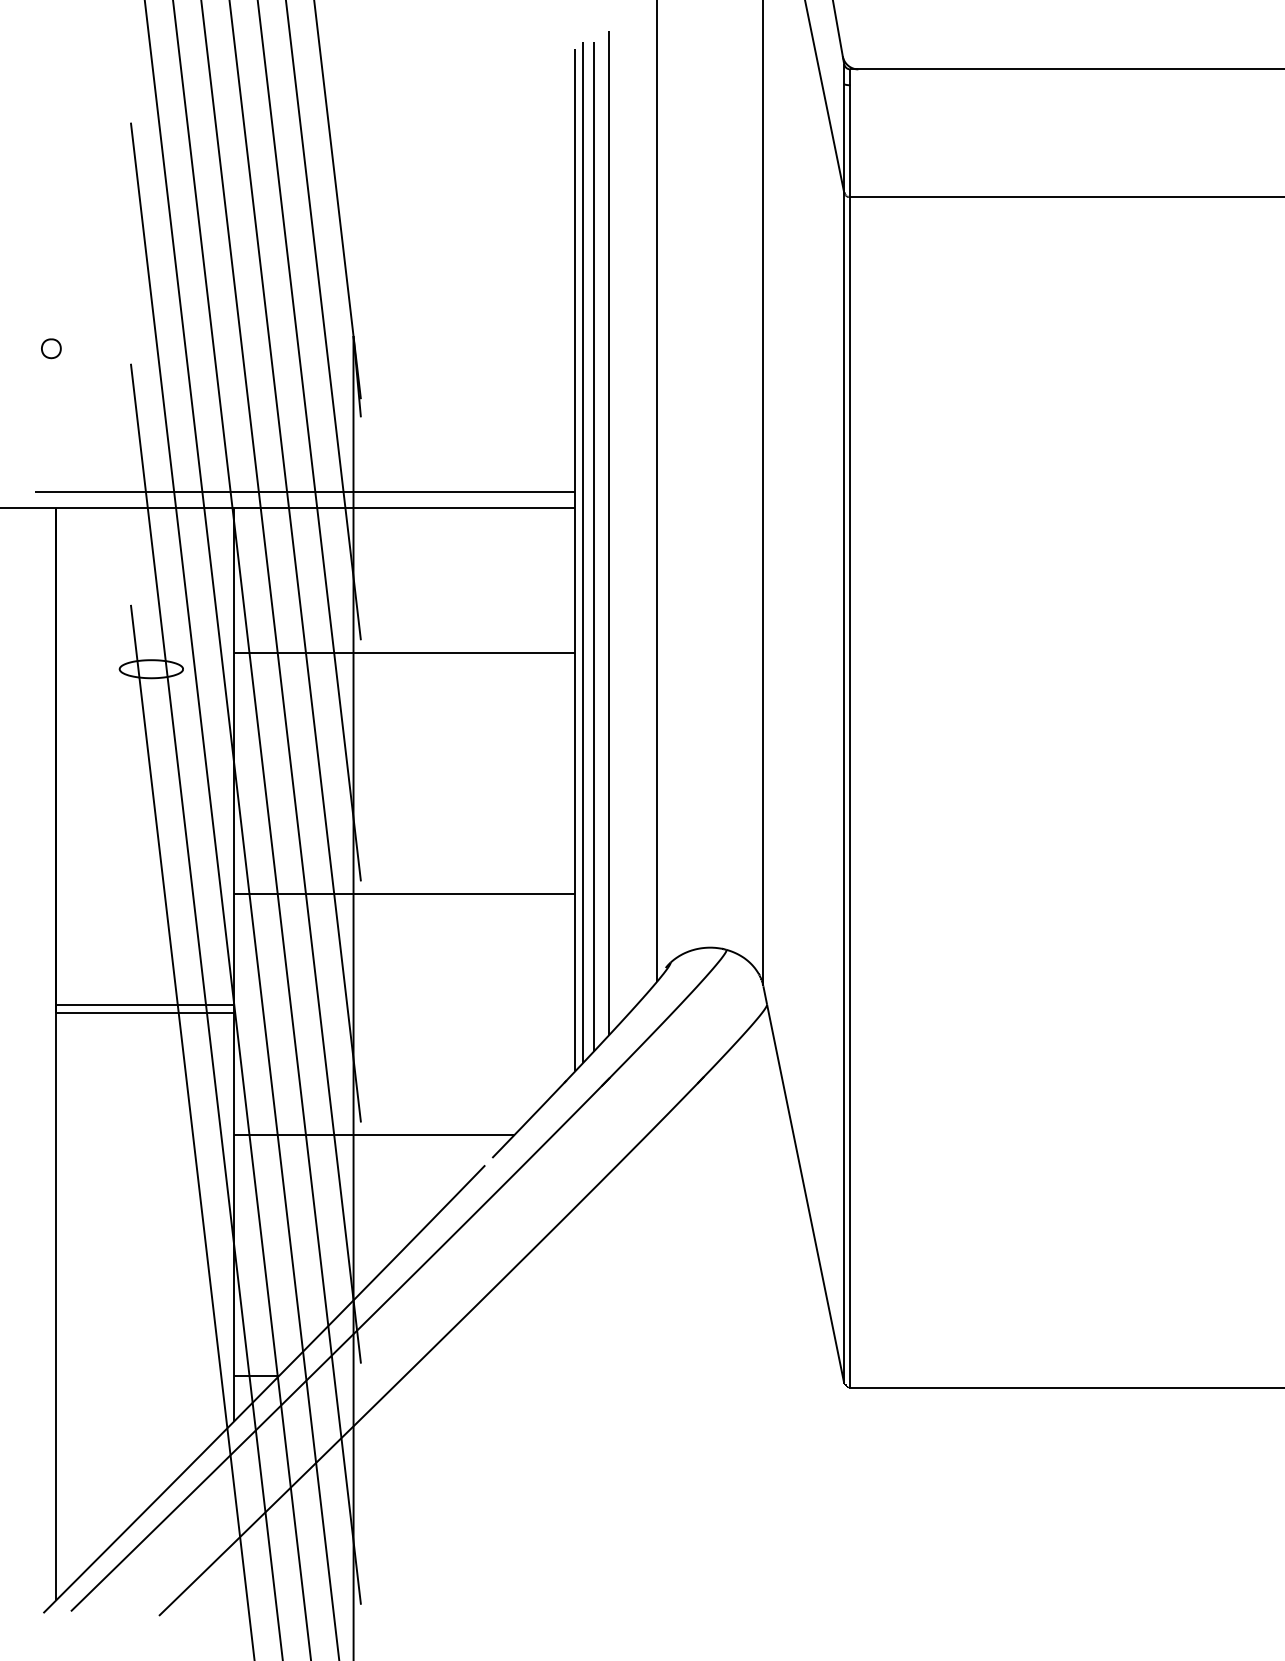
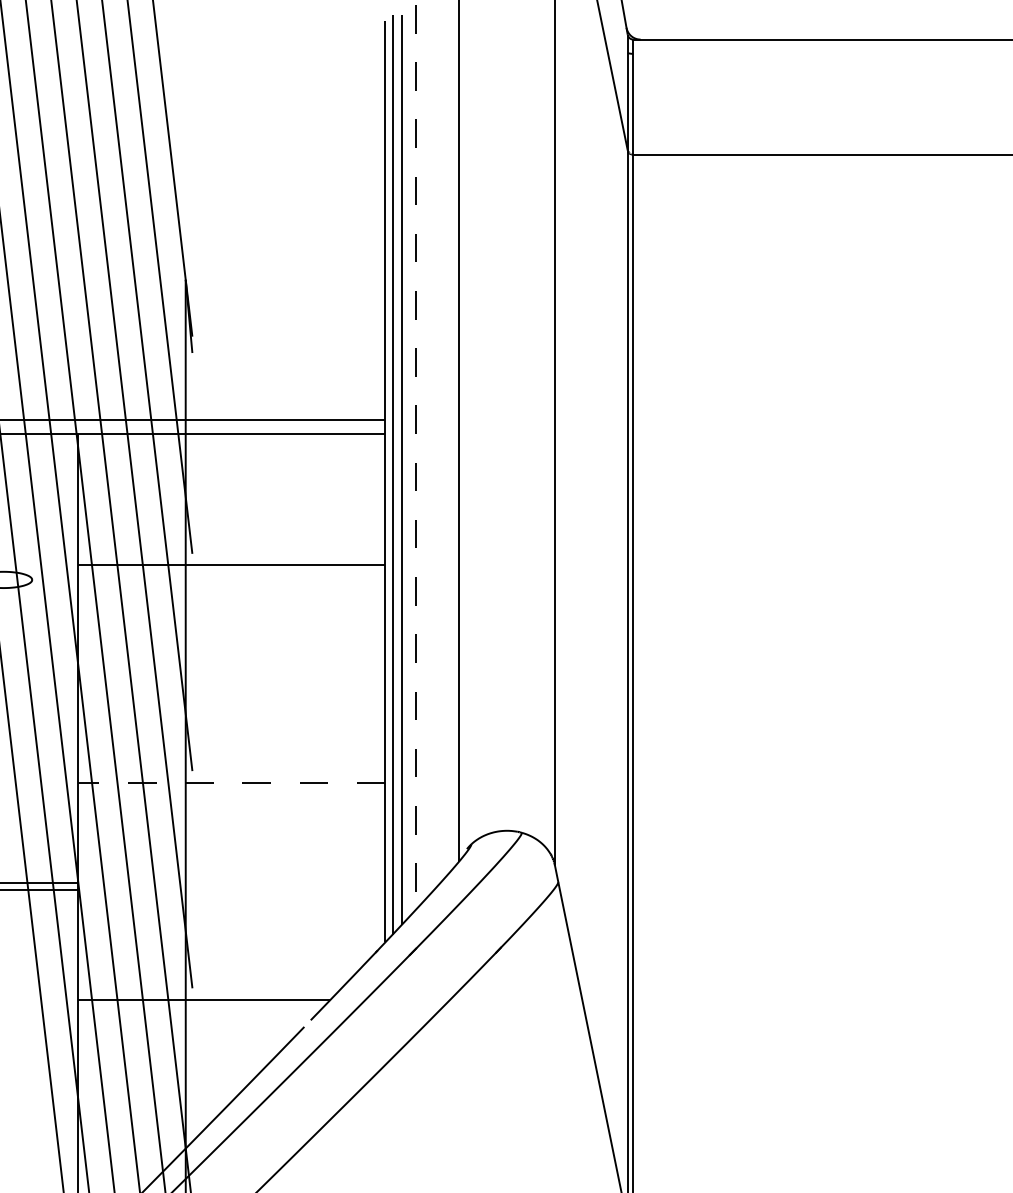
line: (609, 533) -> (416, 457), solid -> dashed
line: (404, 894) -> (231, 782), solid -> dashed

